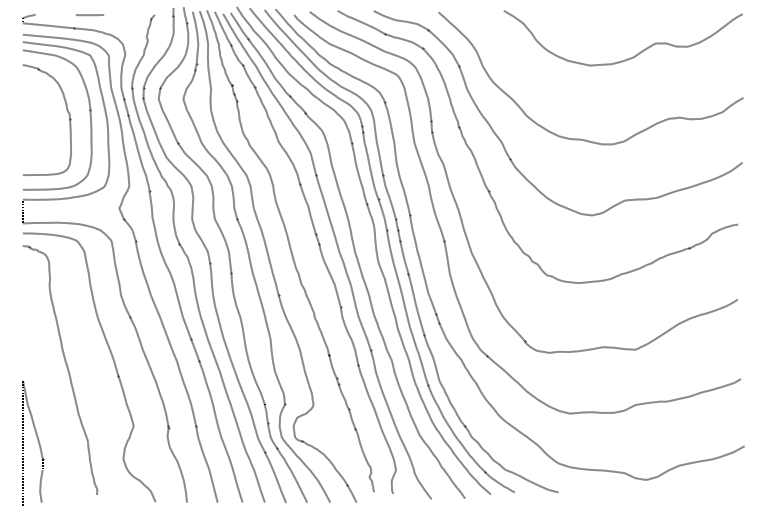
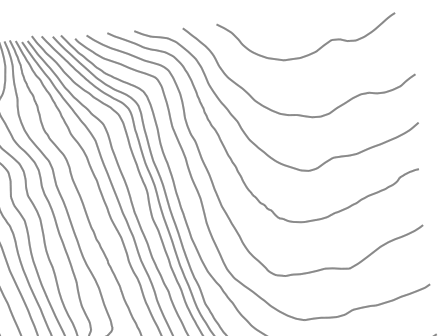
curve: (630, 57) -> (313, 51), moved

